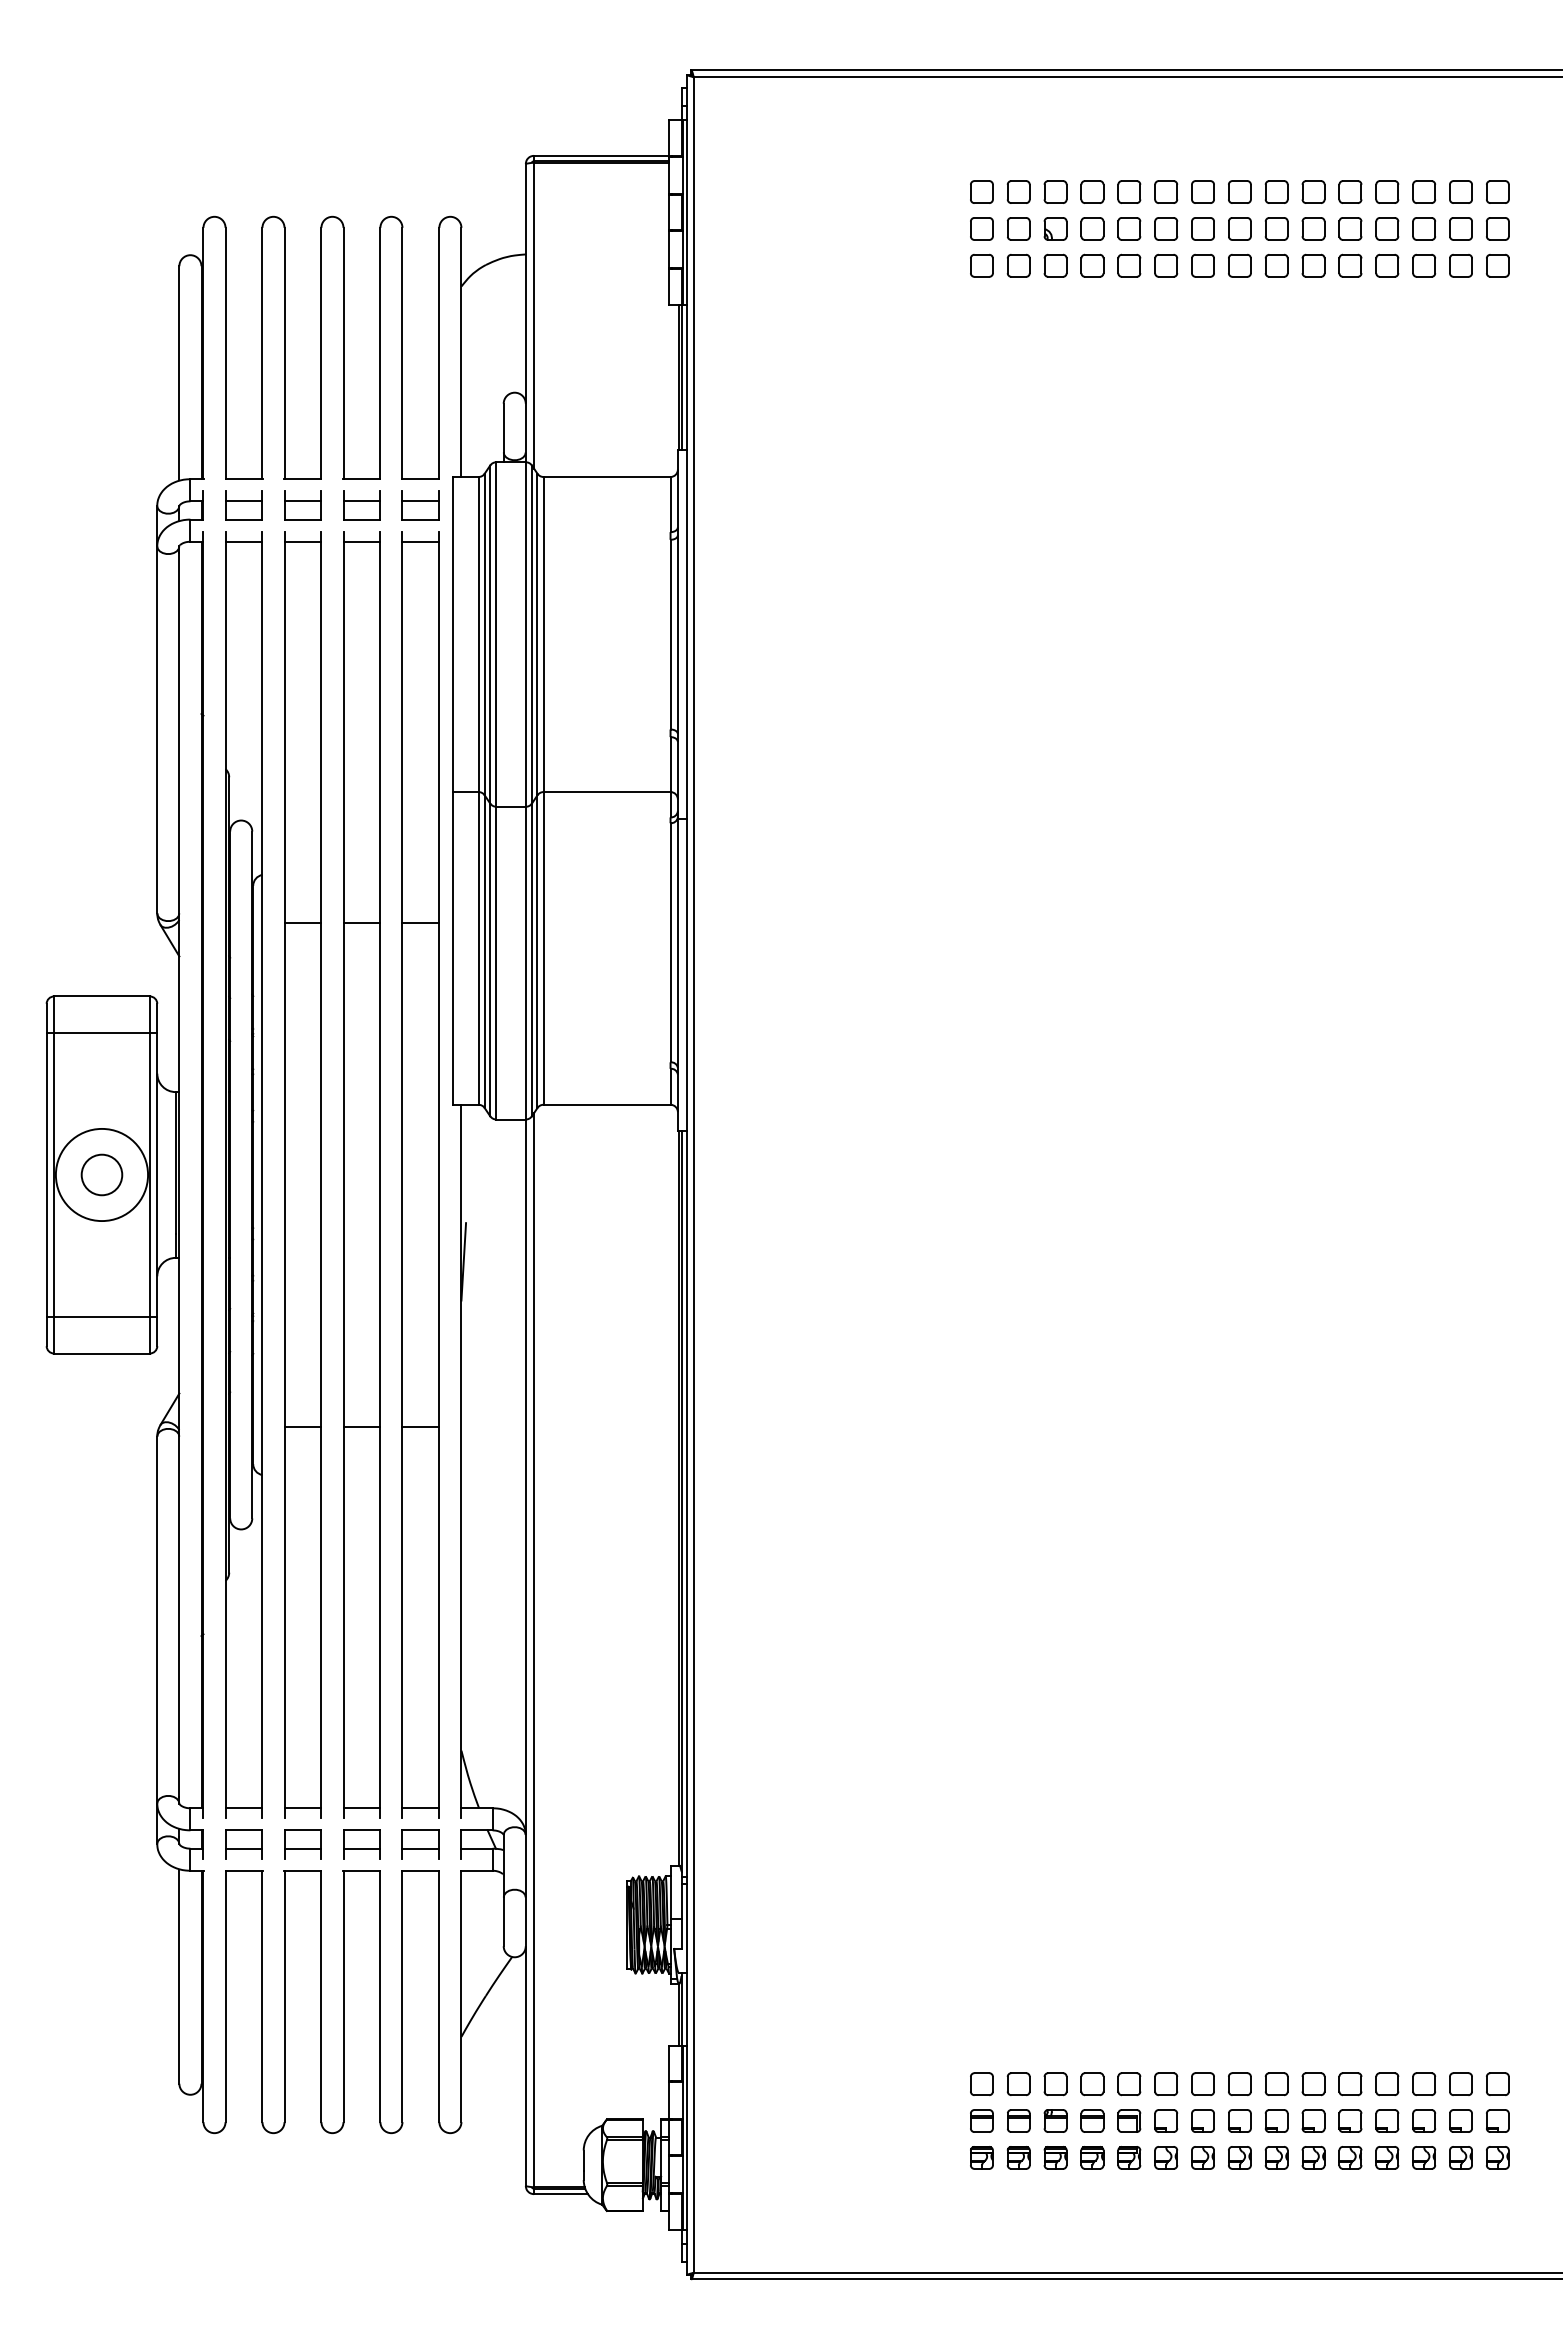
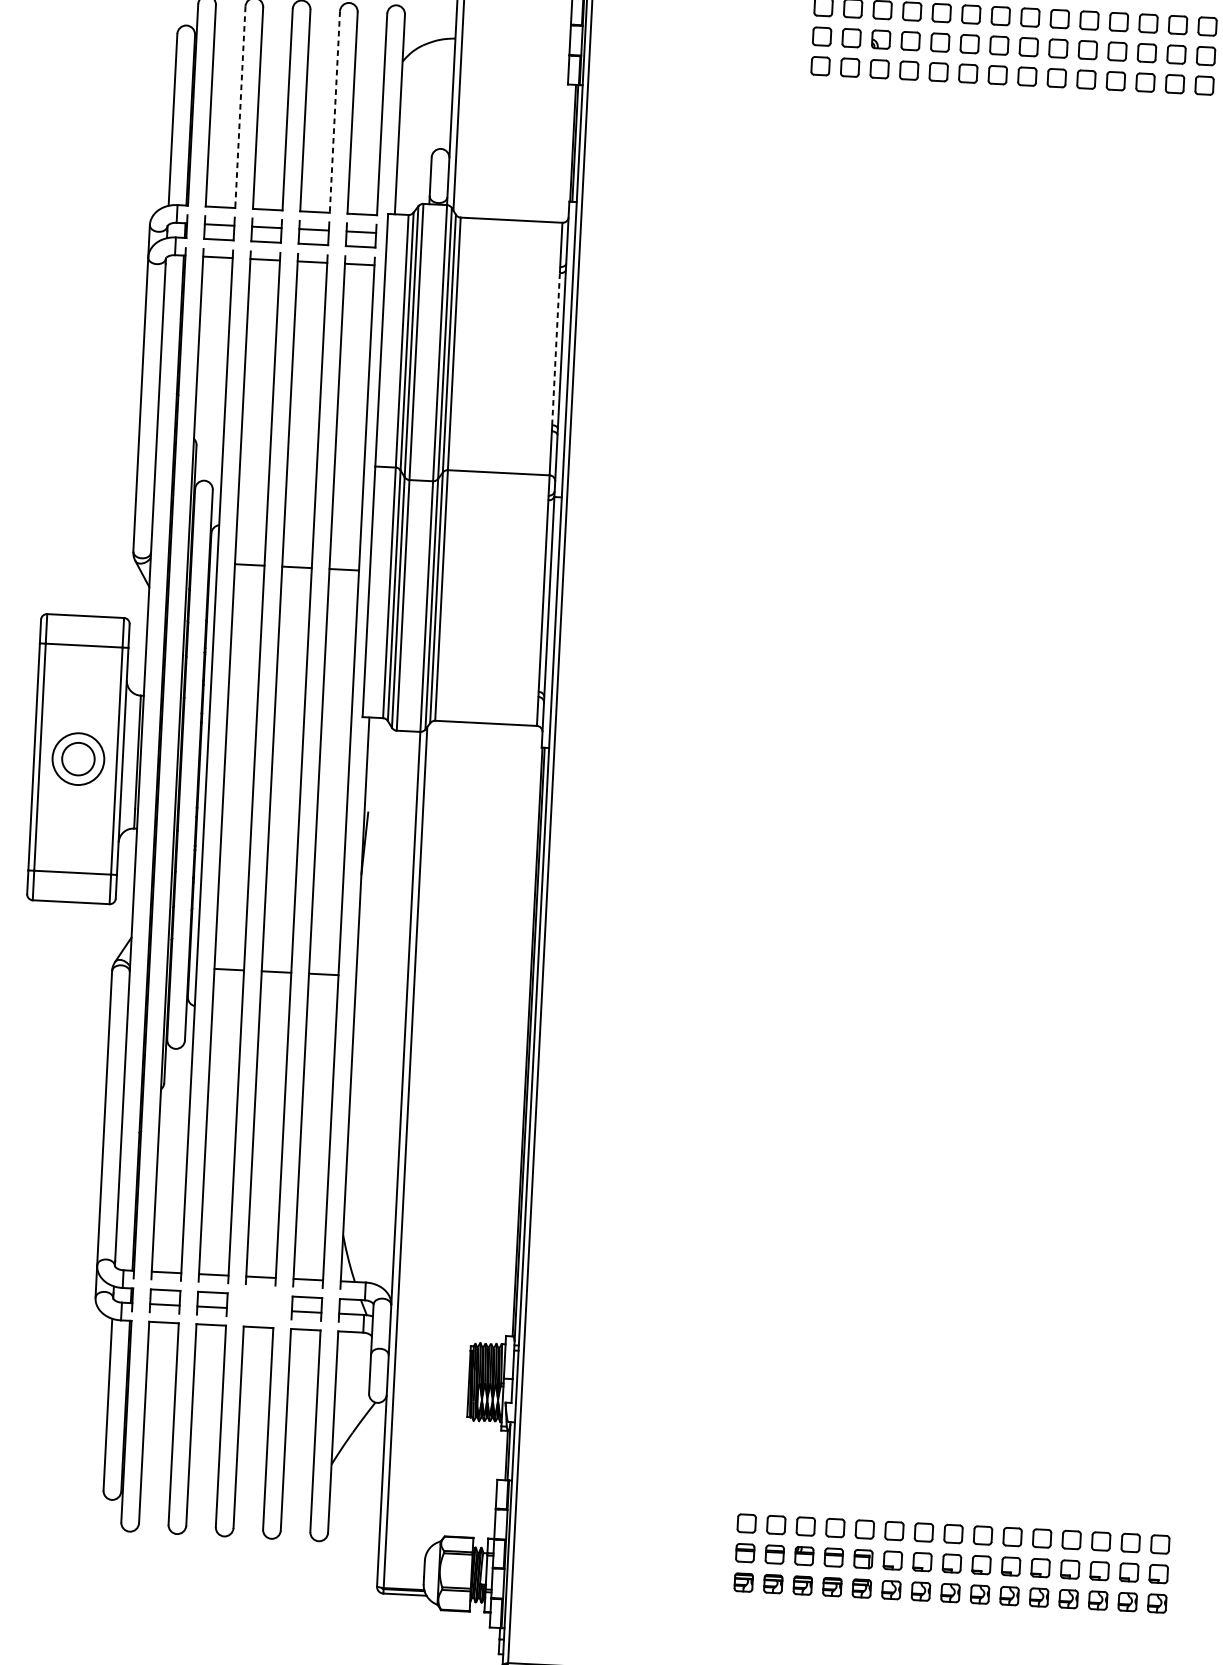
line: (262, 353) -> (240, 107), solid -> dashed
line: (380, 353) -> (335, 112), solid -> dashed
line: (670, 634) -> (556, 349), solid -> dashed
circle: (101, 1174) -> (78, 758), size x0.7
part: (361, 1844) -> (259, 1306), removed

